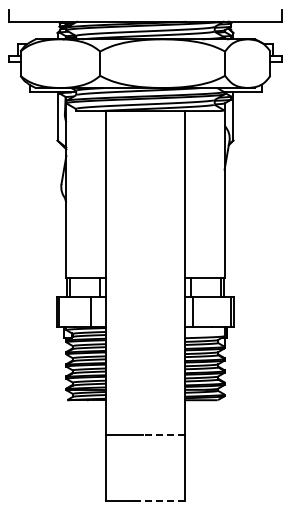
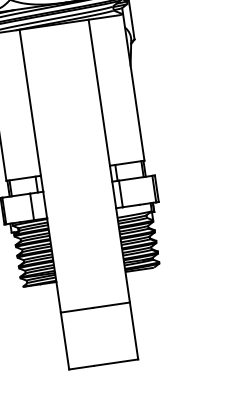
line: (163, 435) -> (111, 305), dashed -> solid
line: (159, 500) -> (115, 362), dashed -> solid

